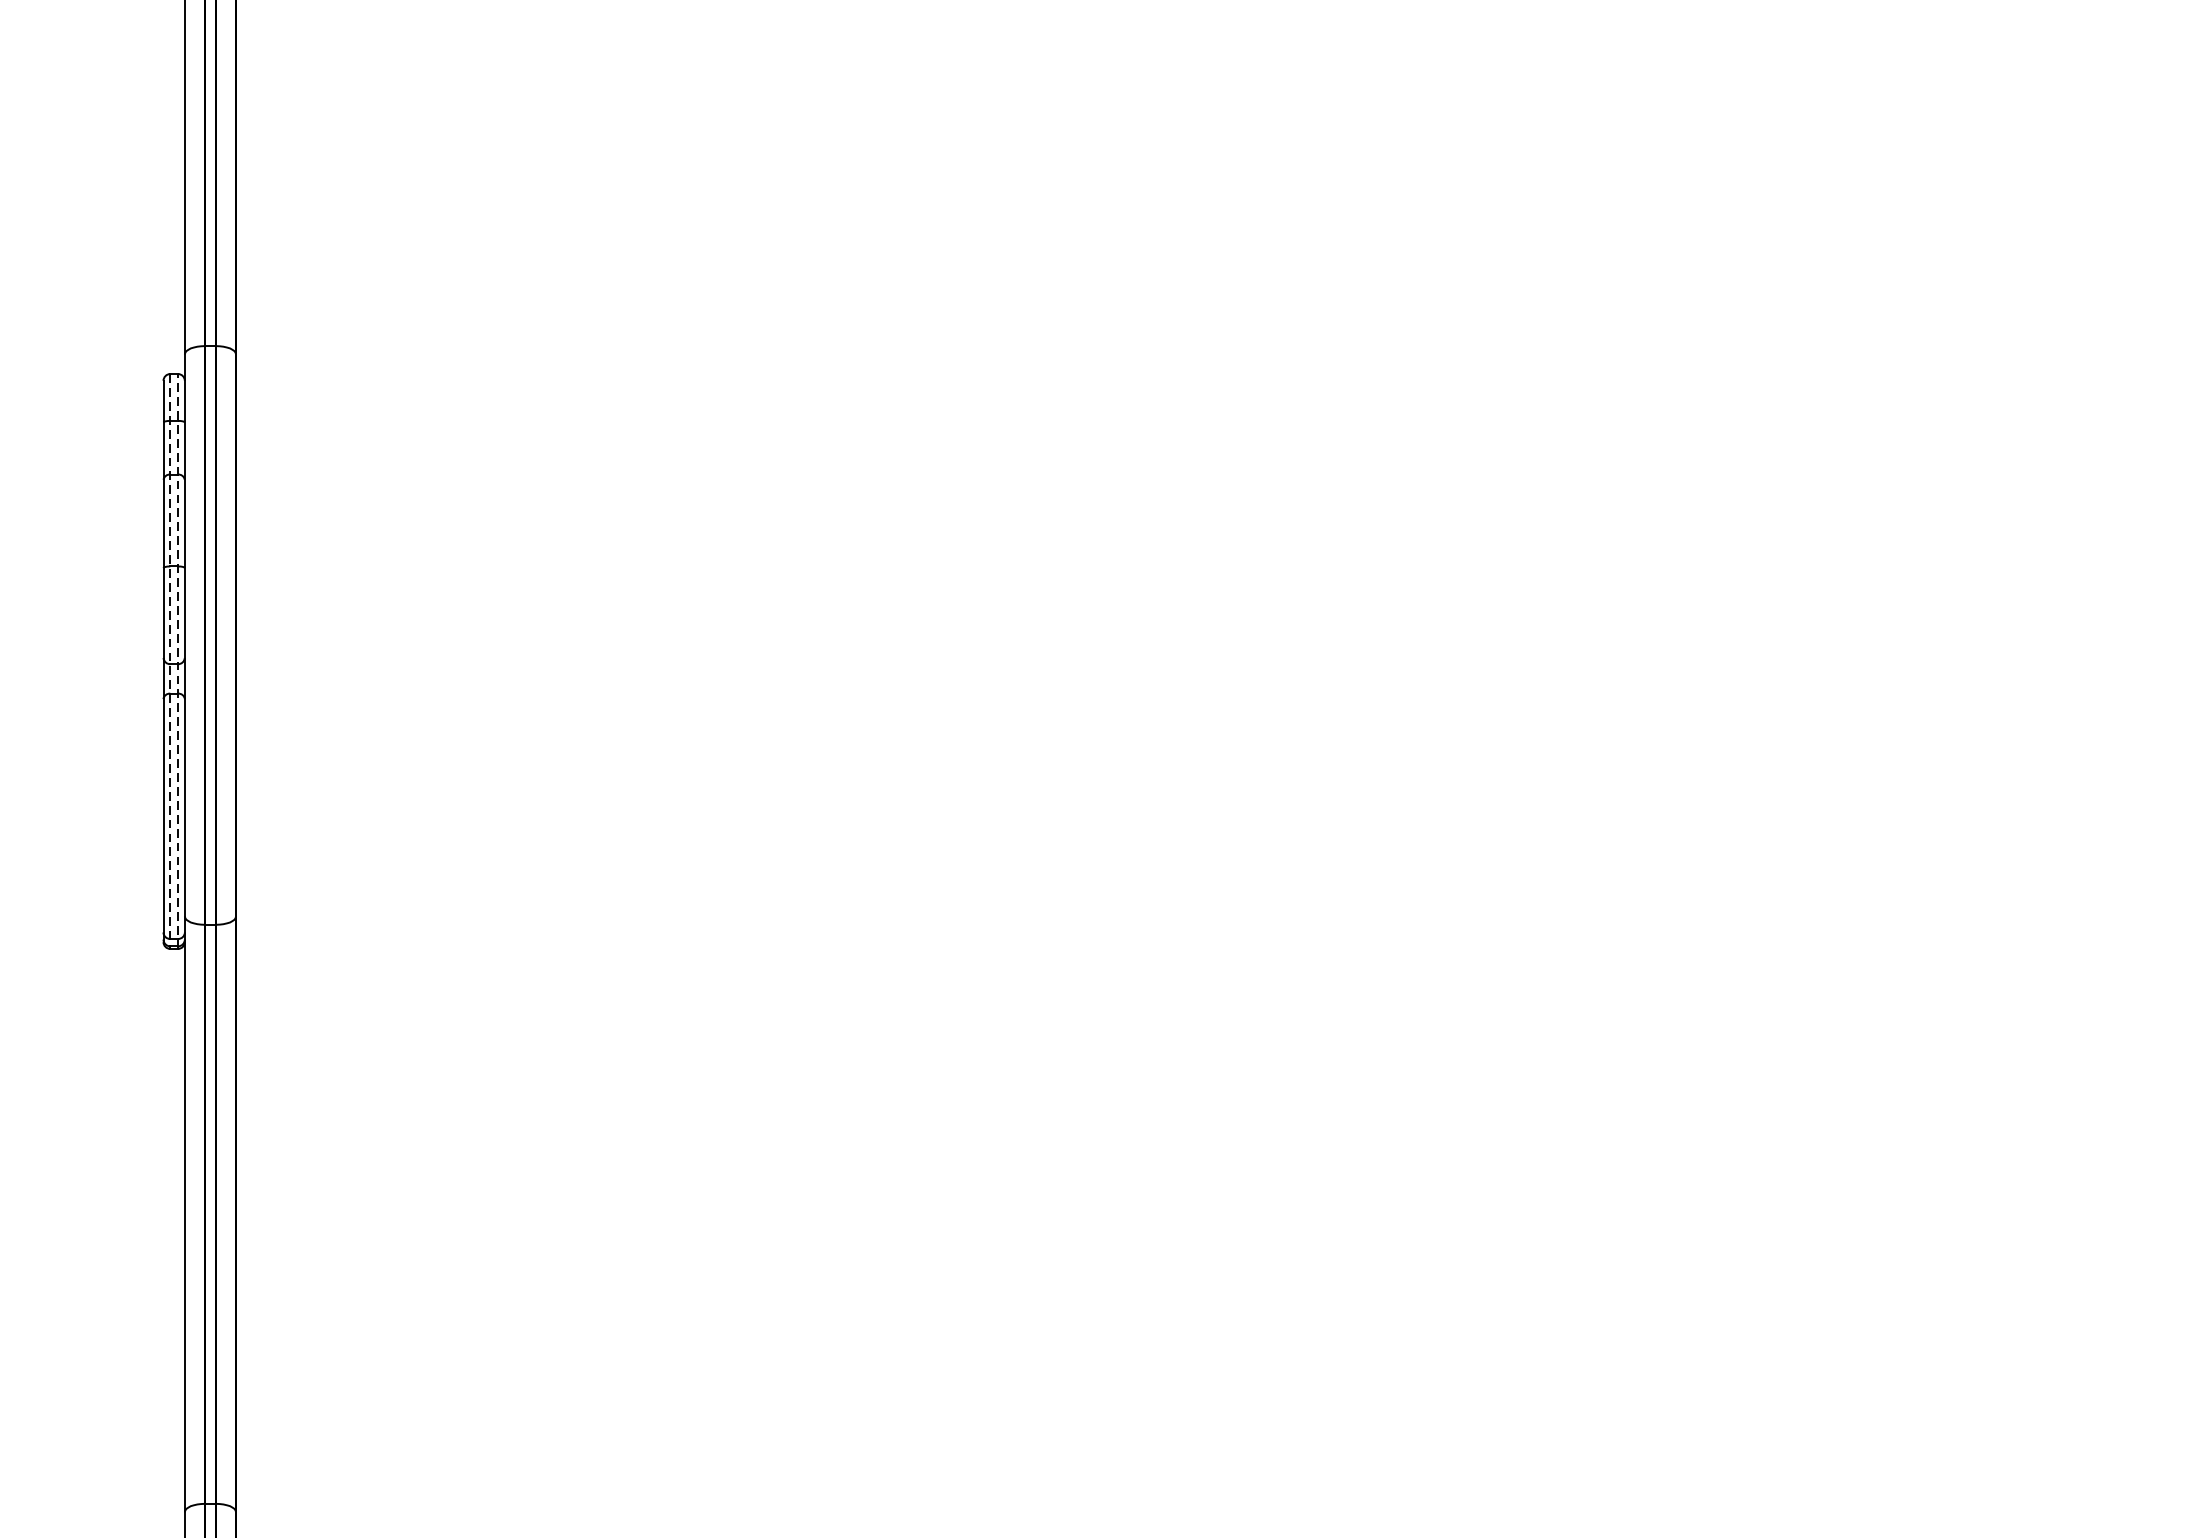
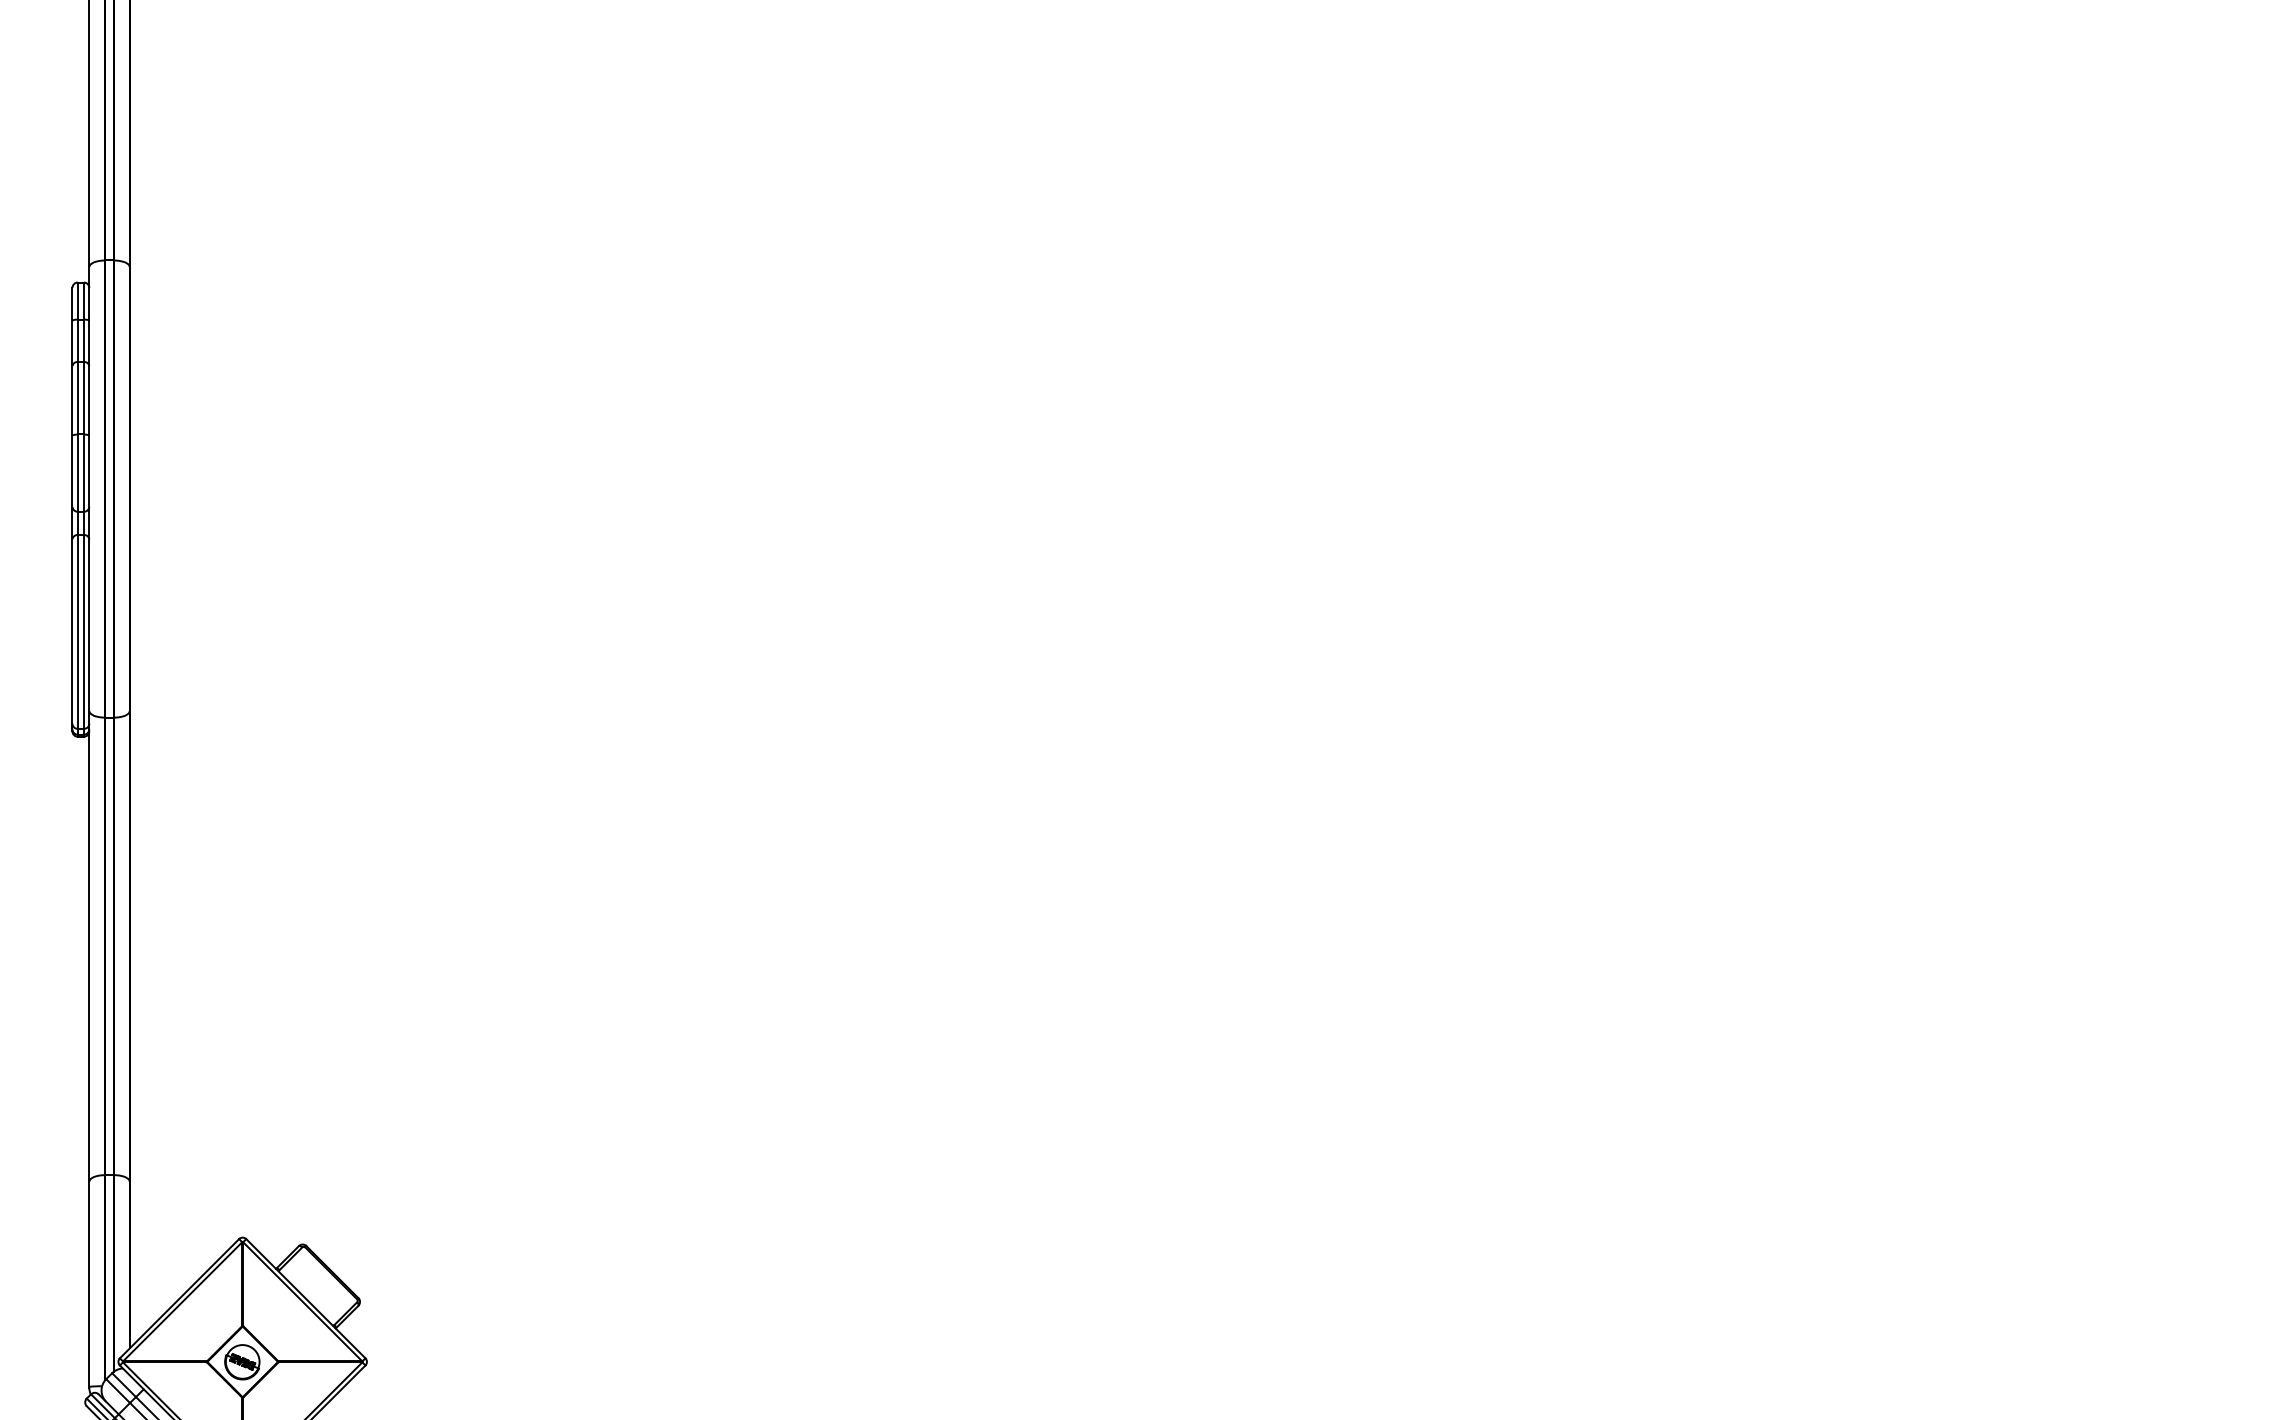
line: (177, 661) -> (83, 509), dashed -> solid
line: (169, 662) -> (77, 510), dashed -> solid

